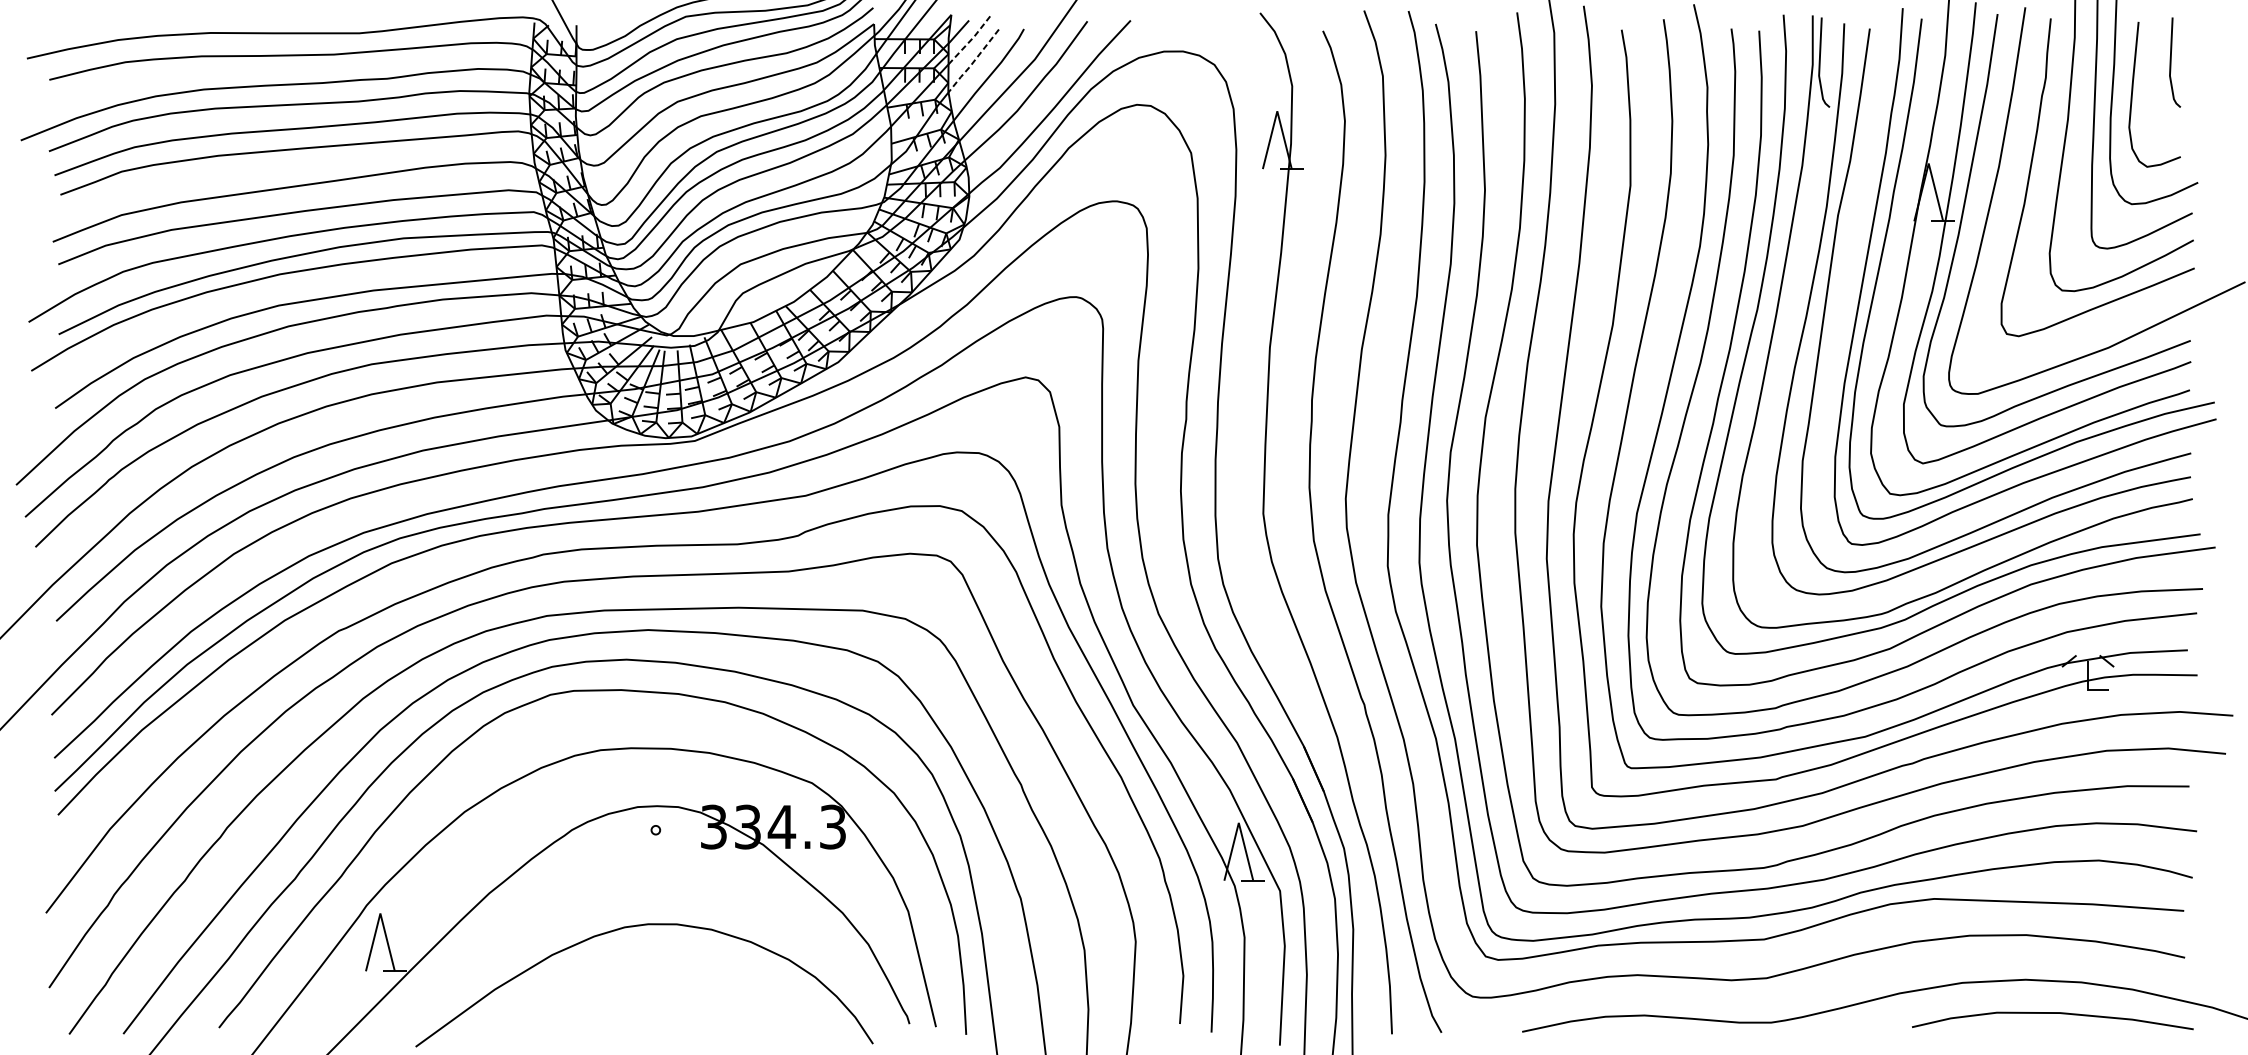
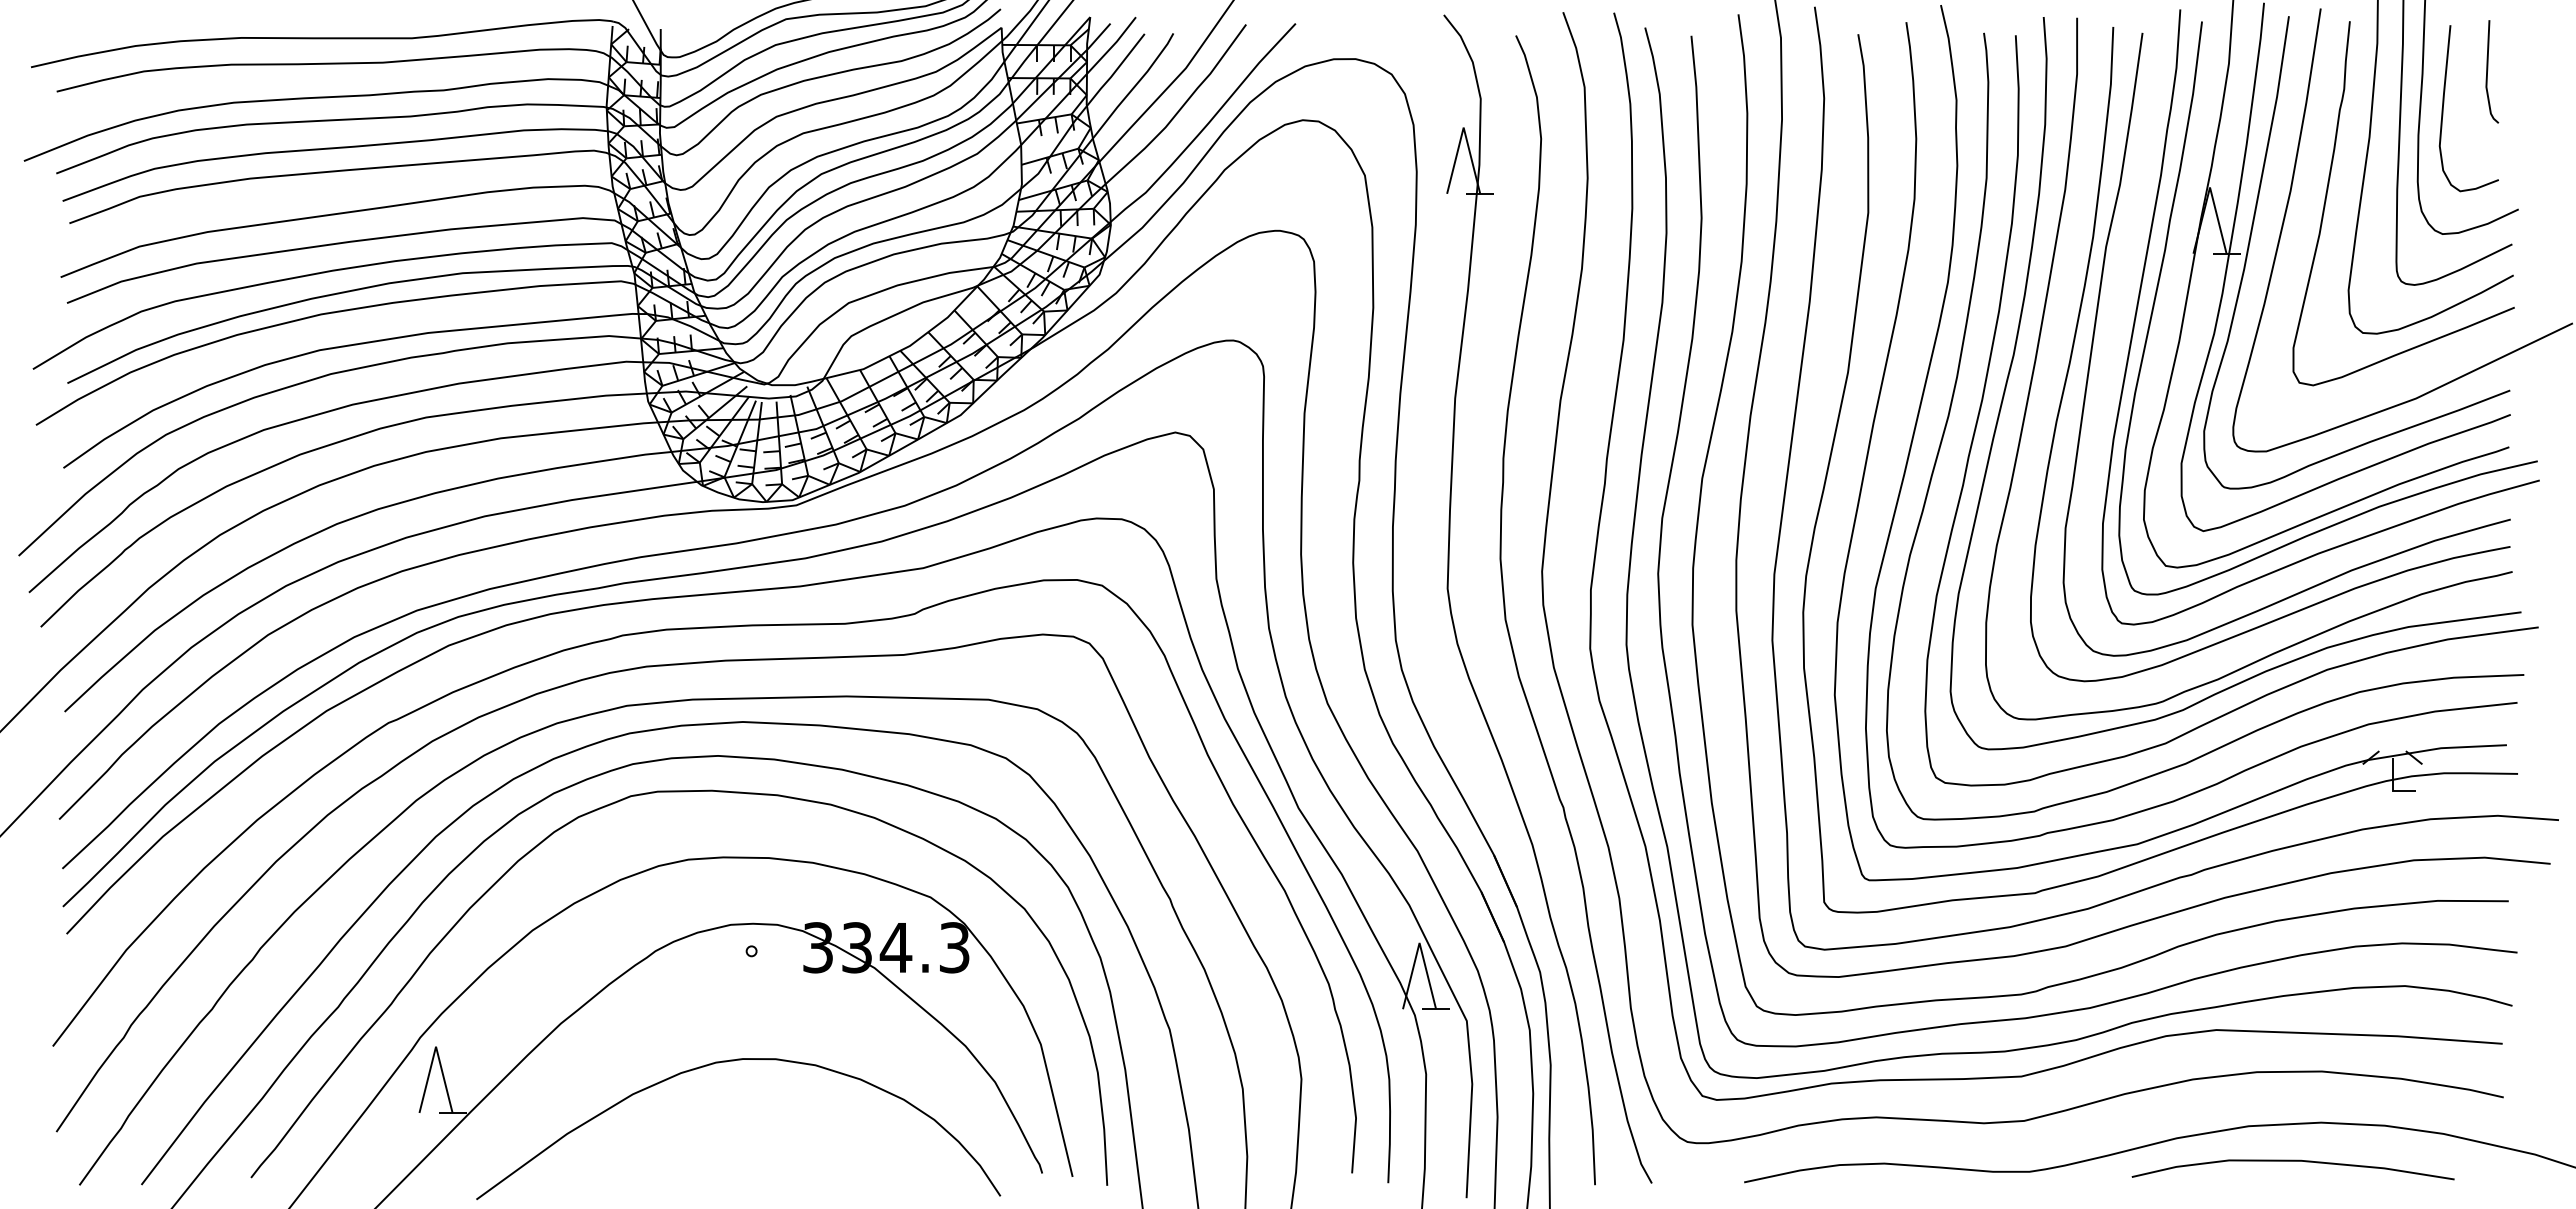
line: (971, 39) -> (1113, 45), dashed -> solid
line: (1820, 61) -> (2086, 70), removed
line: (973, 62) -> (1115, 71), dashed -> solid
curve: (2052, 1013) -> (2292, 1161), moved

